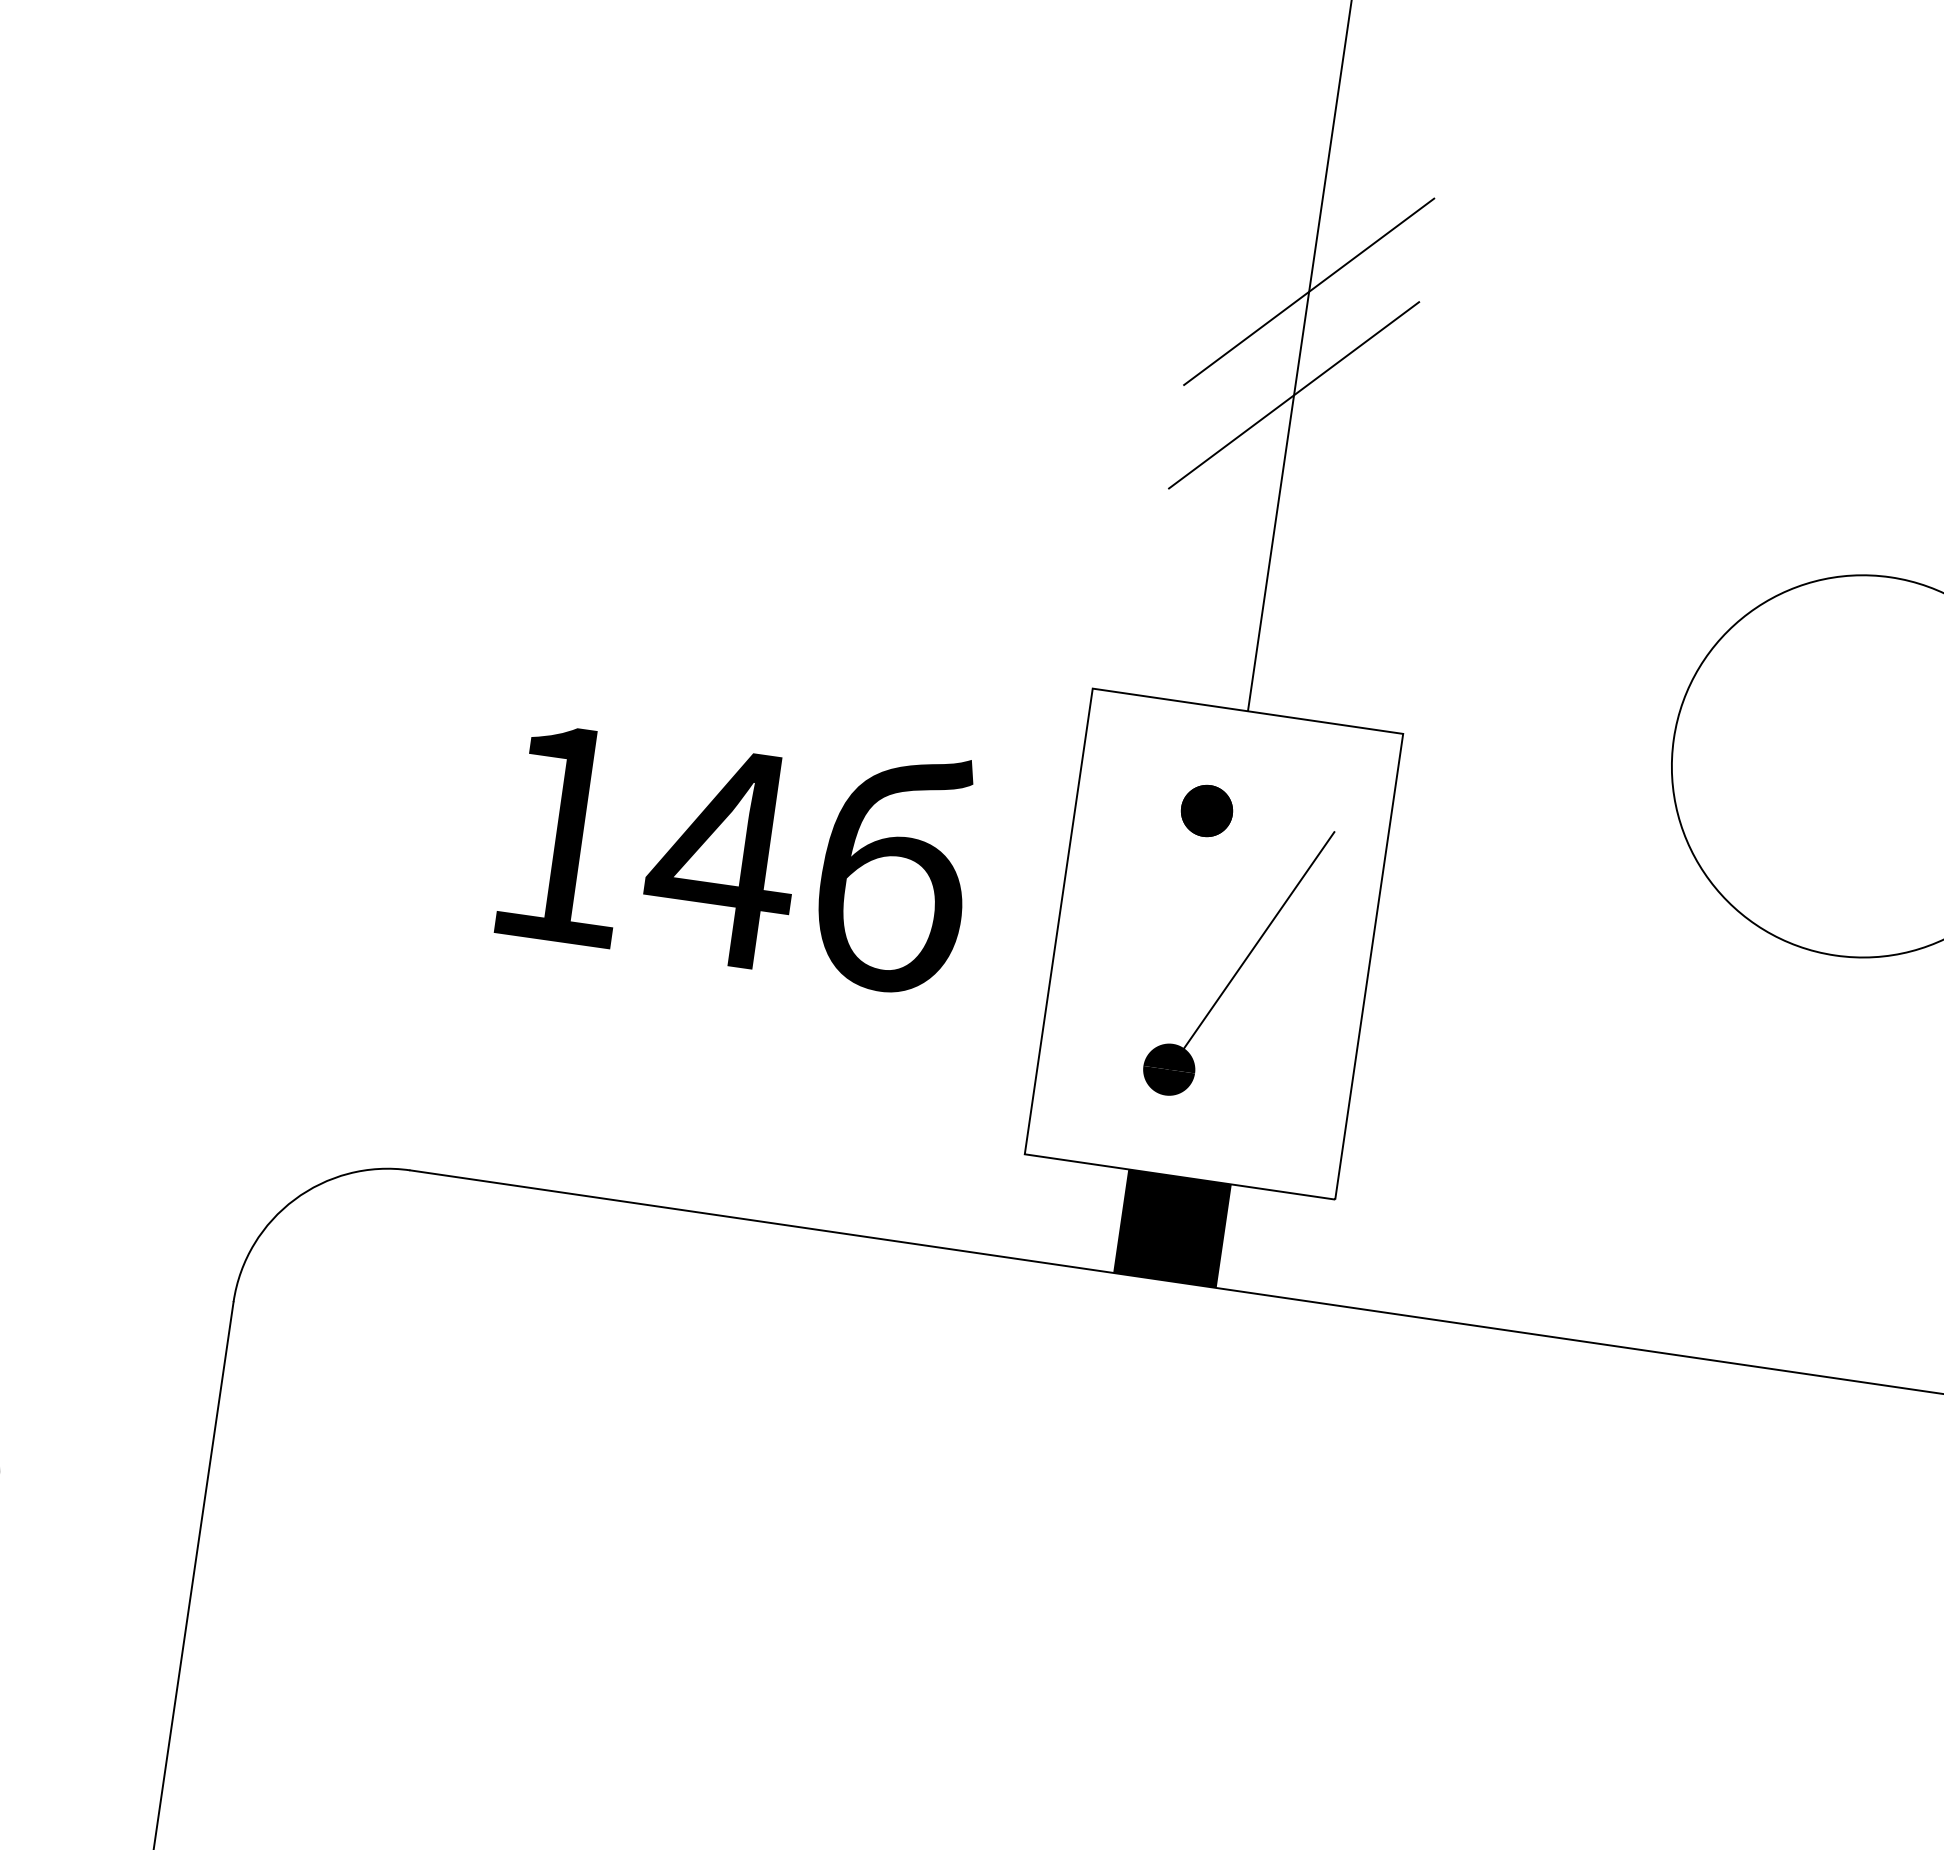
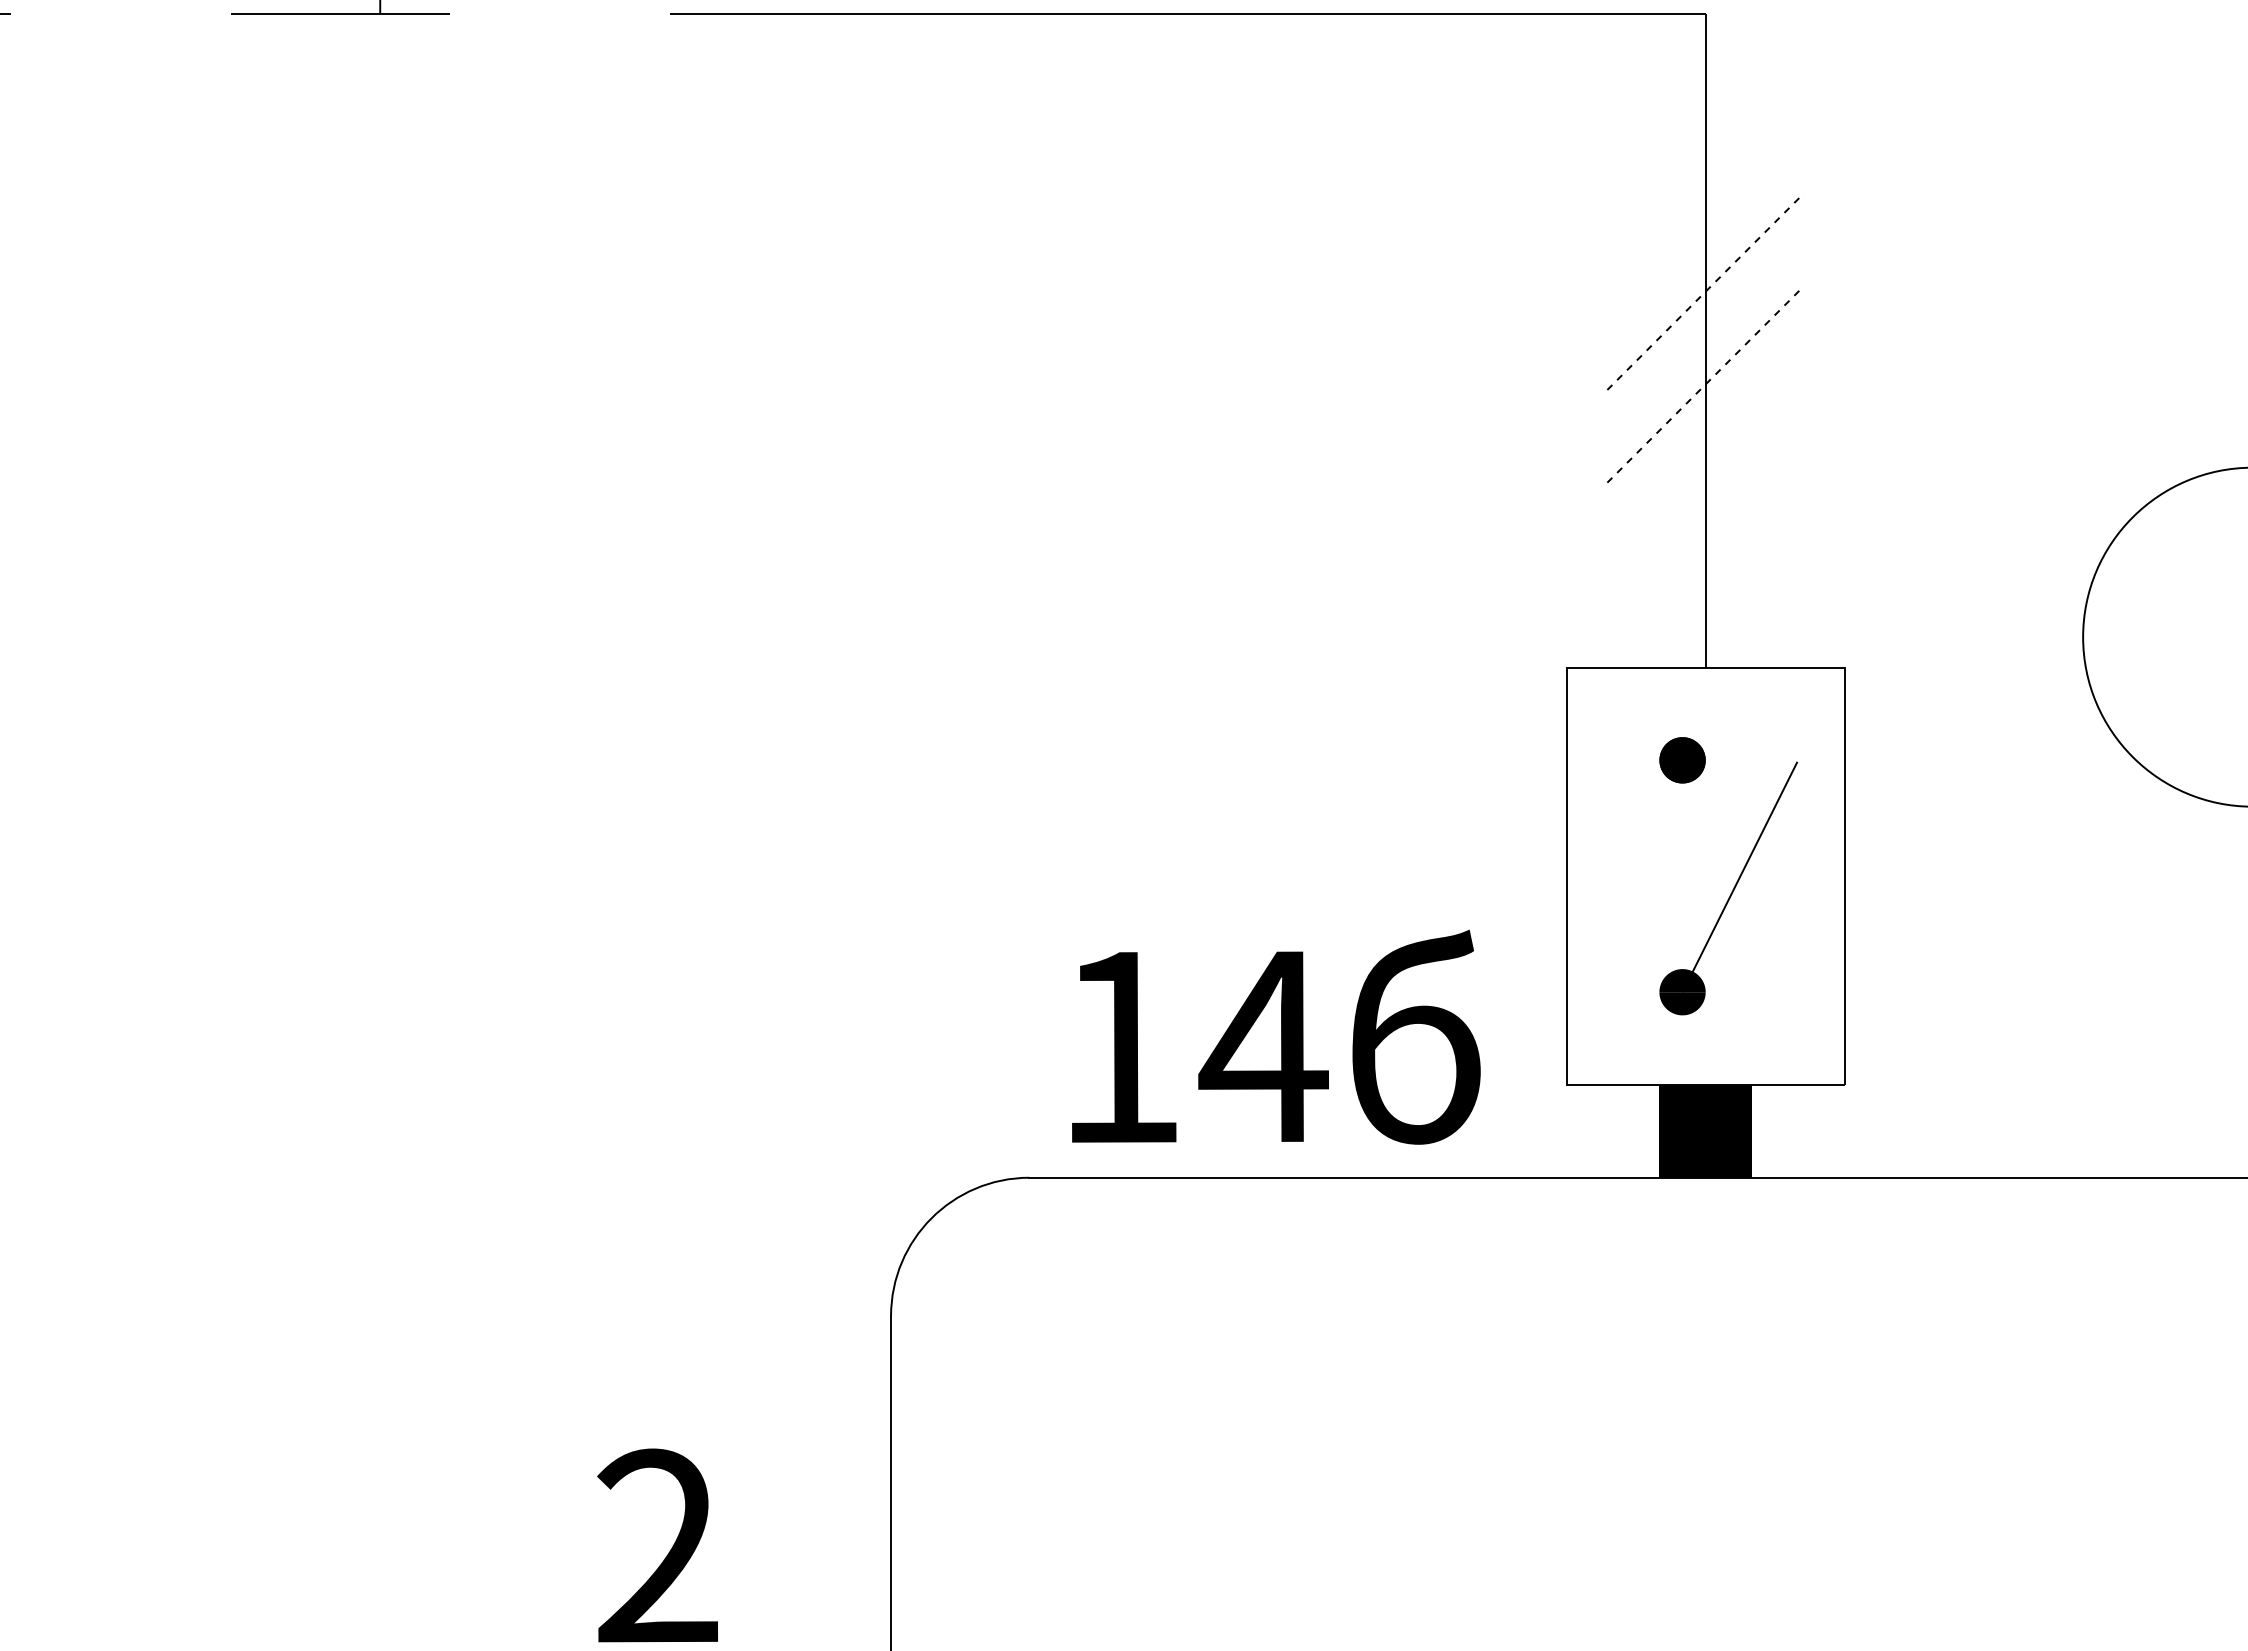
line: (1309, 291) -> (1706, 291), solid -> dashed
line: (1295, 394) -> (1706, 383), solid -> dashed
text: (738, 847) -> (1276, 1036), moved

